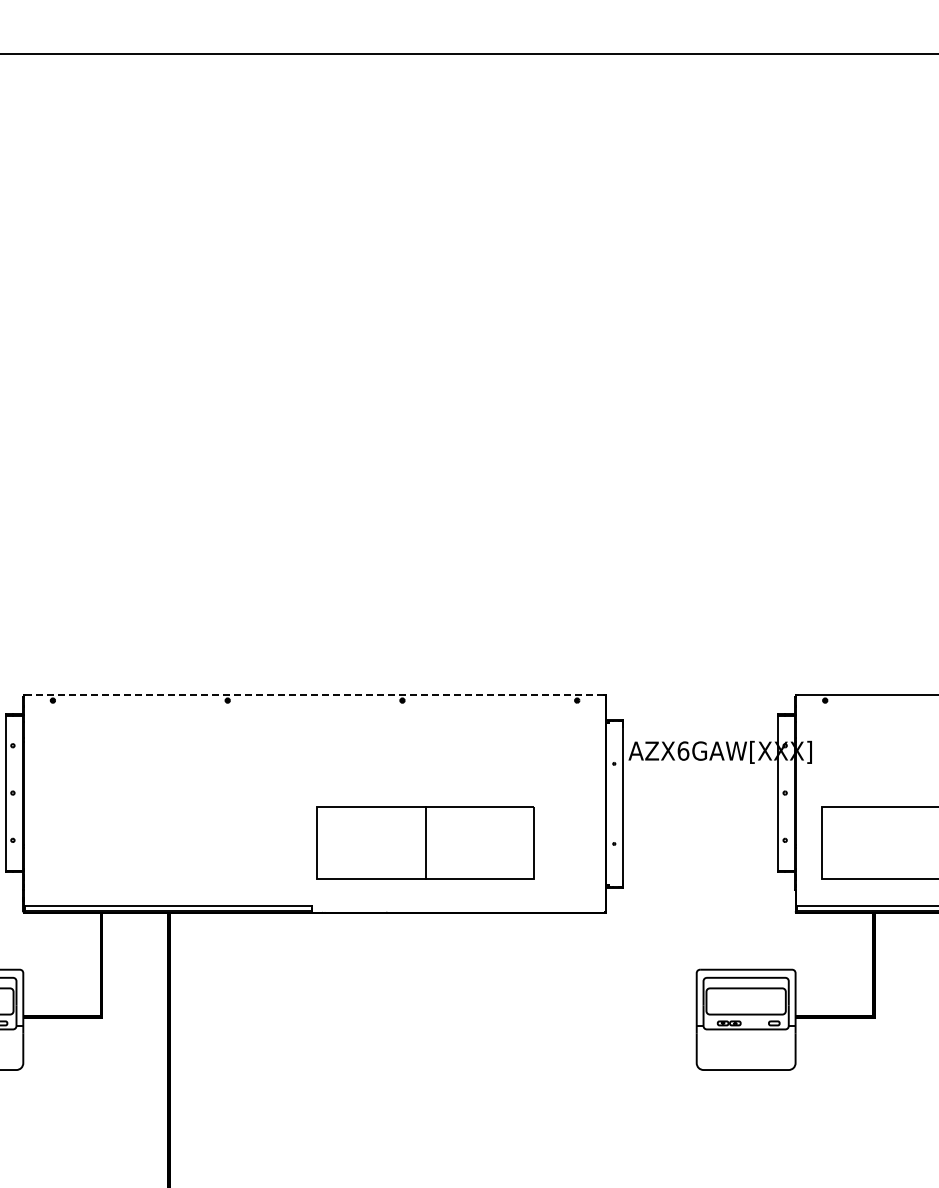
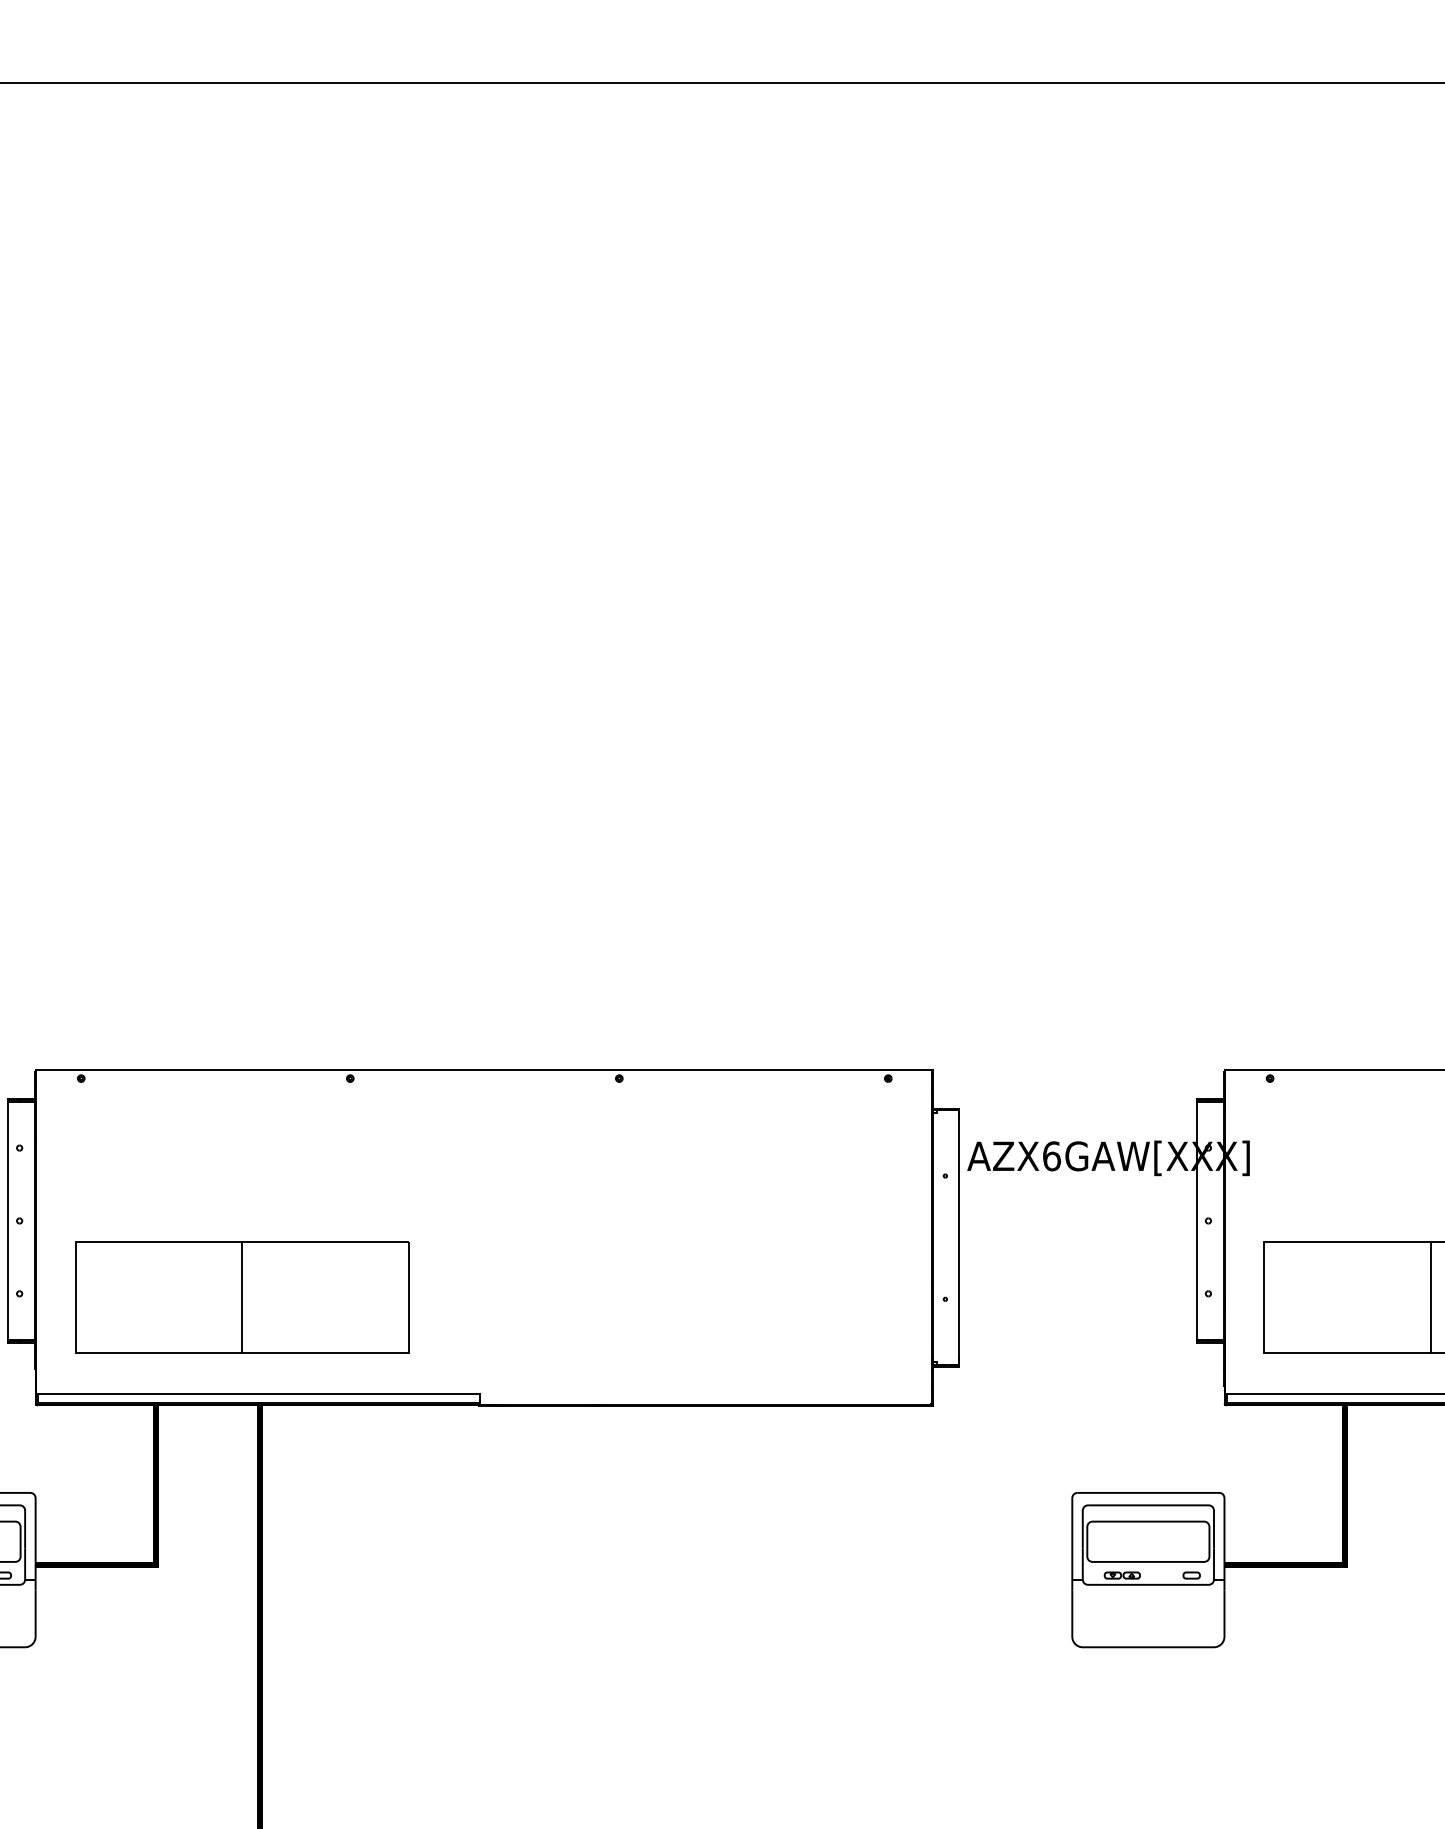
line: (315, 694) -> (485, 1069), dashed -> solid
part: (425, 842) -> (242, 1297), moved
line: (929, 842) -> (1430, 1297), added

